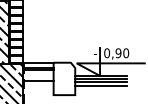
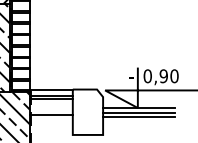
line: (100, 85) -> (138, 121), removed

